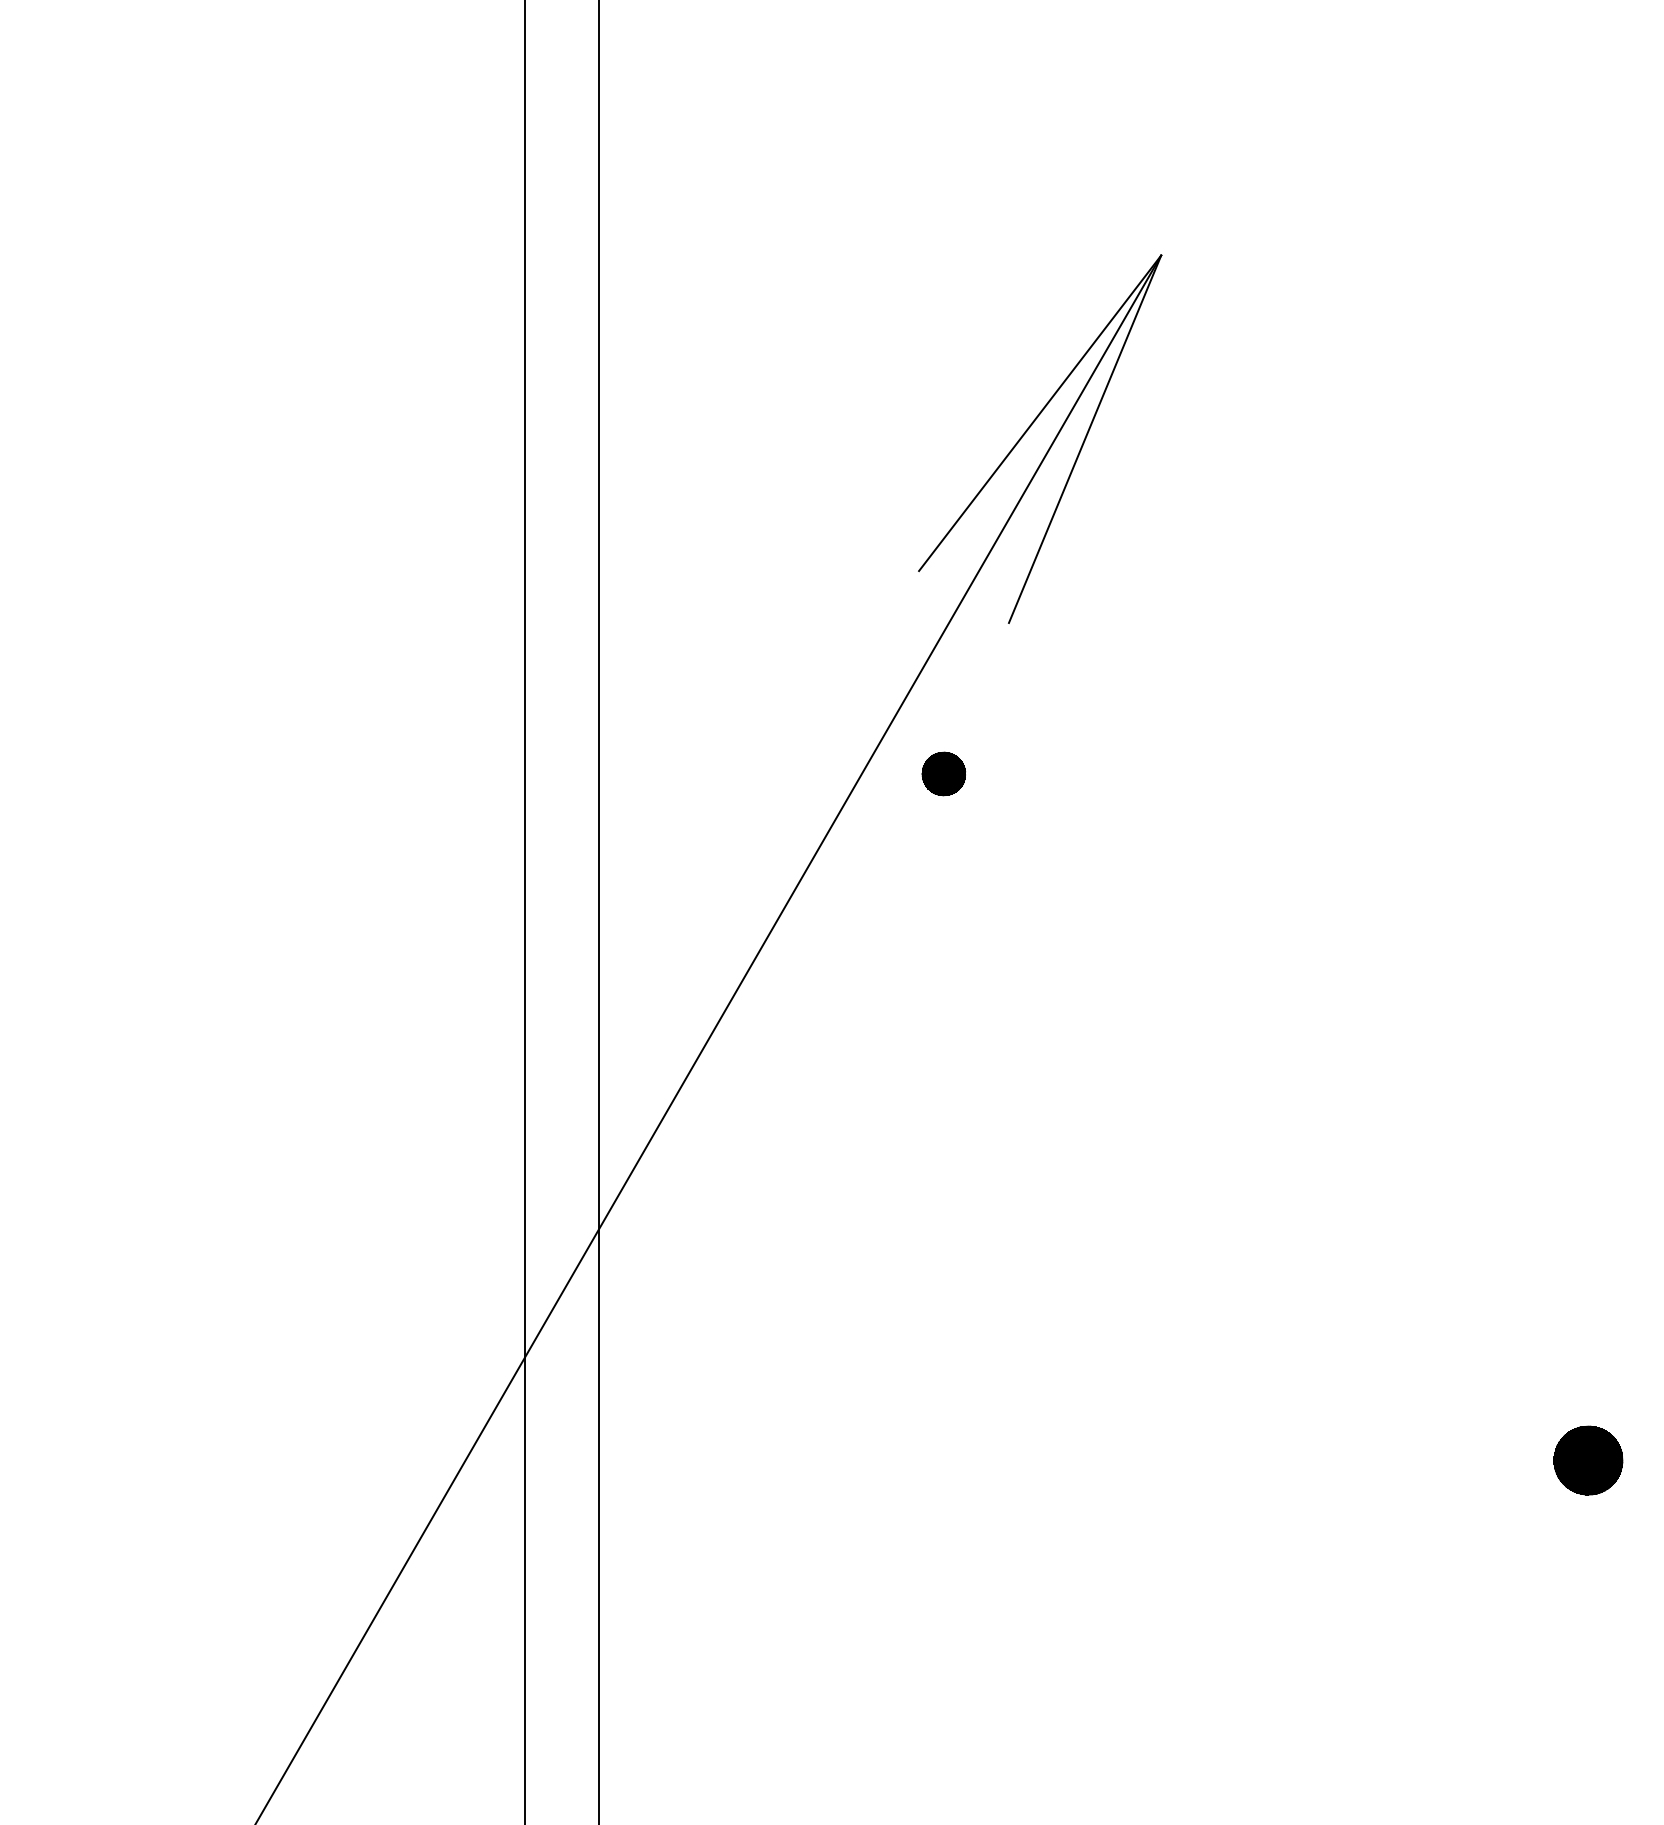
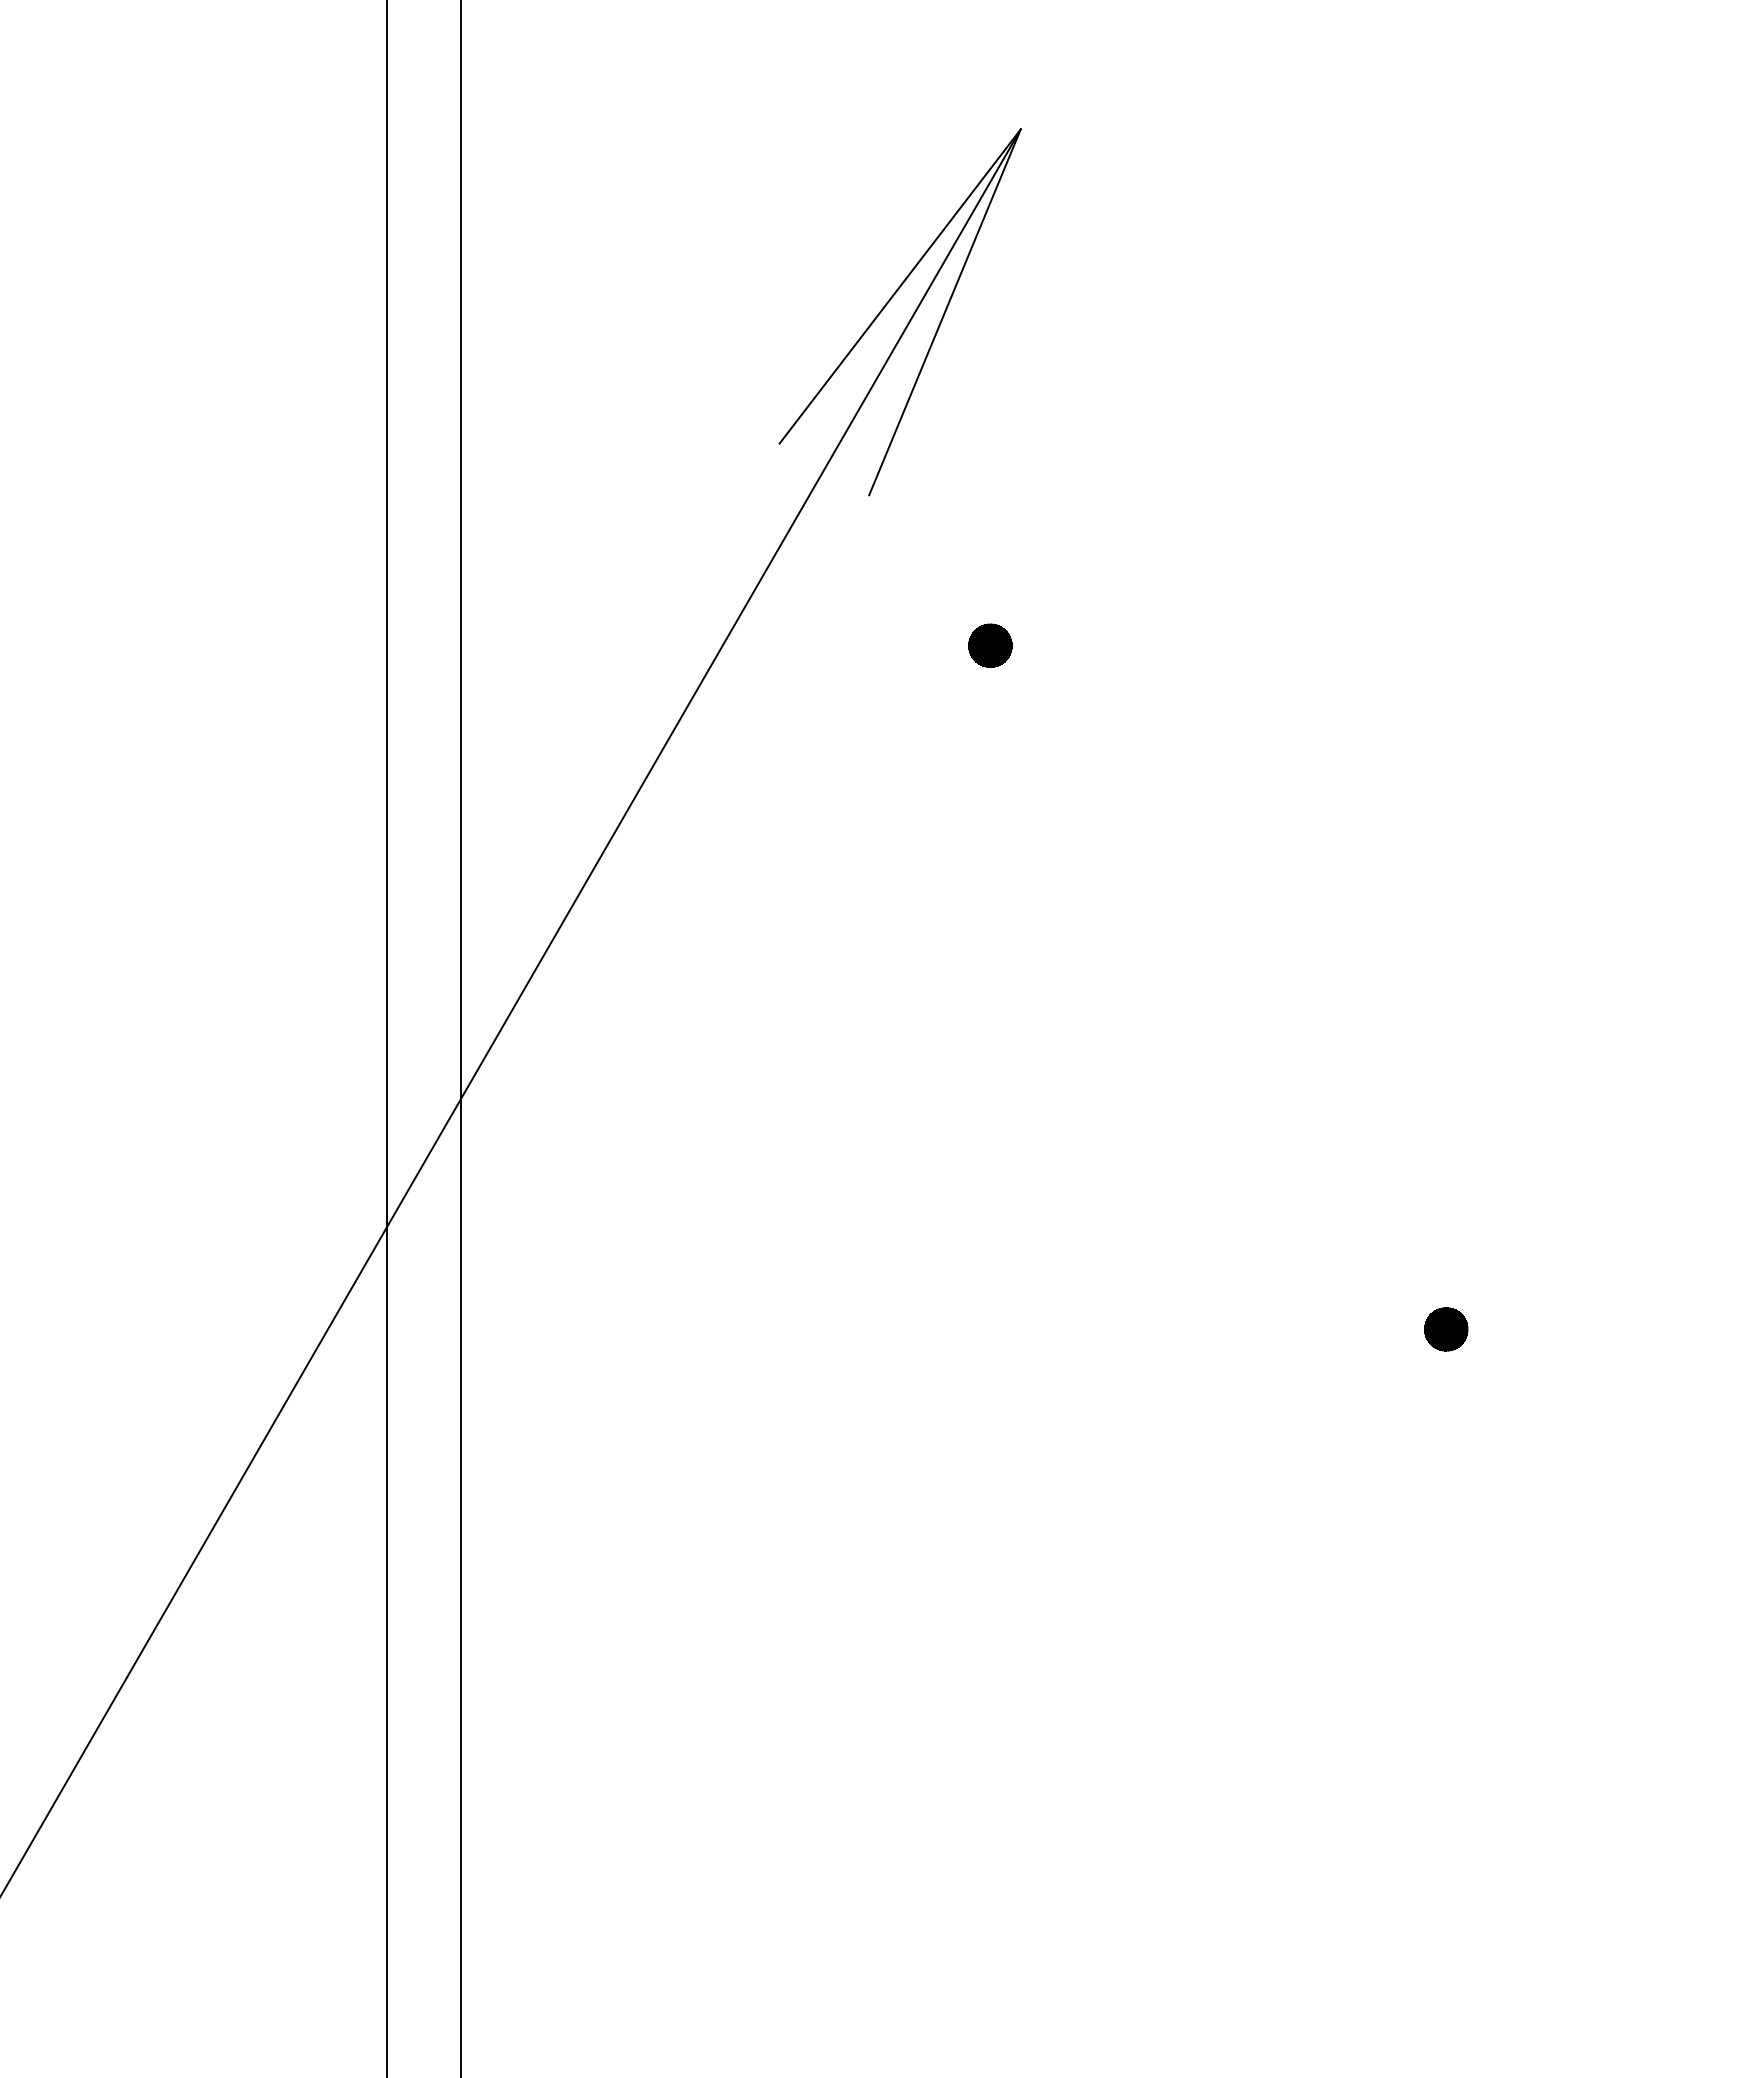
part: (944, 773) -> (990, 645), moved
part: (1588, 1460) -> (1446, 1329), size x0.62

